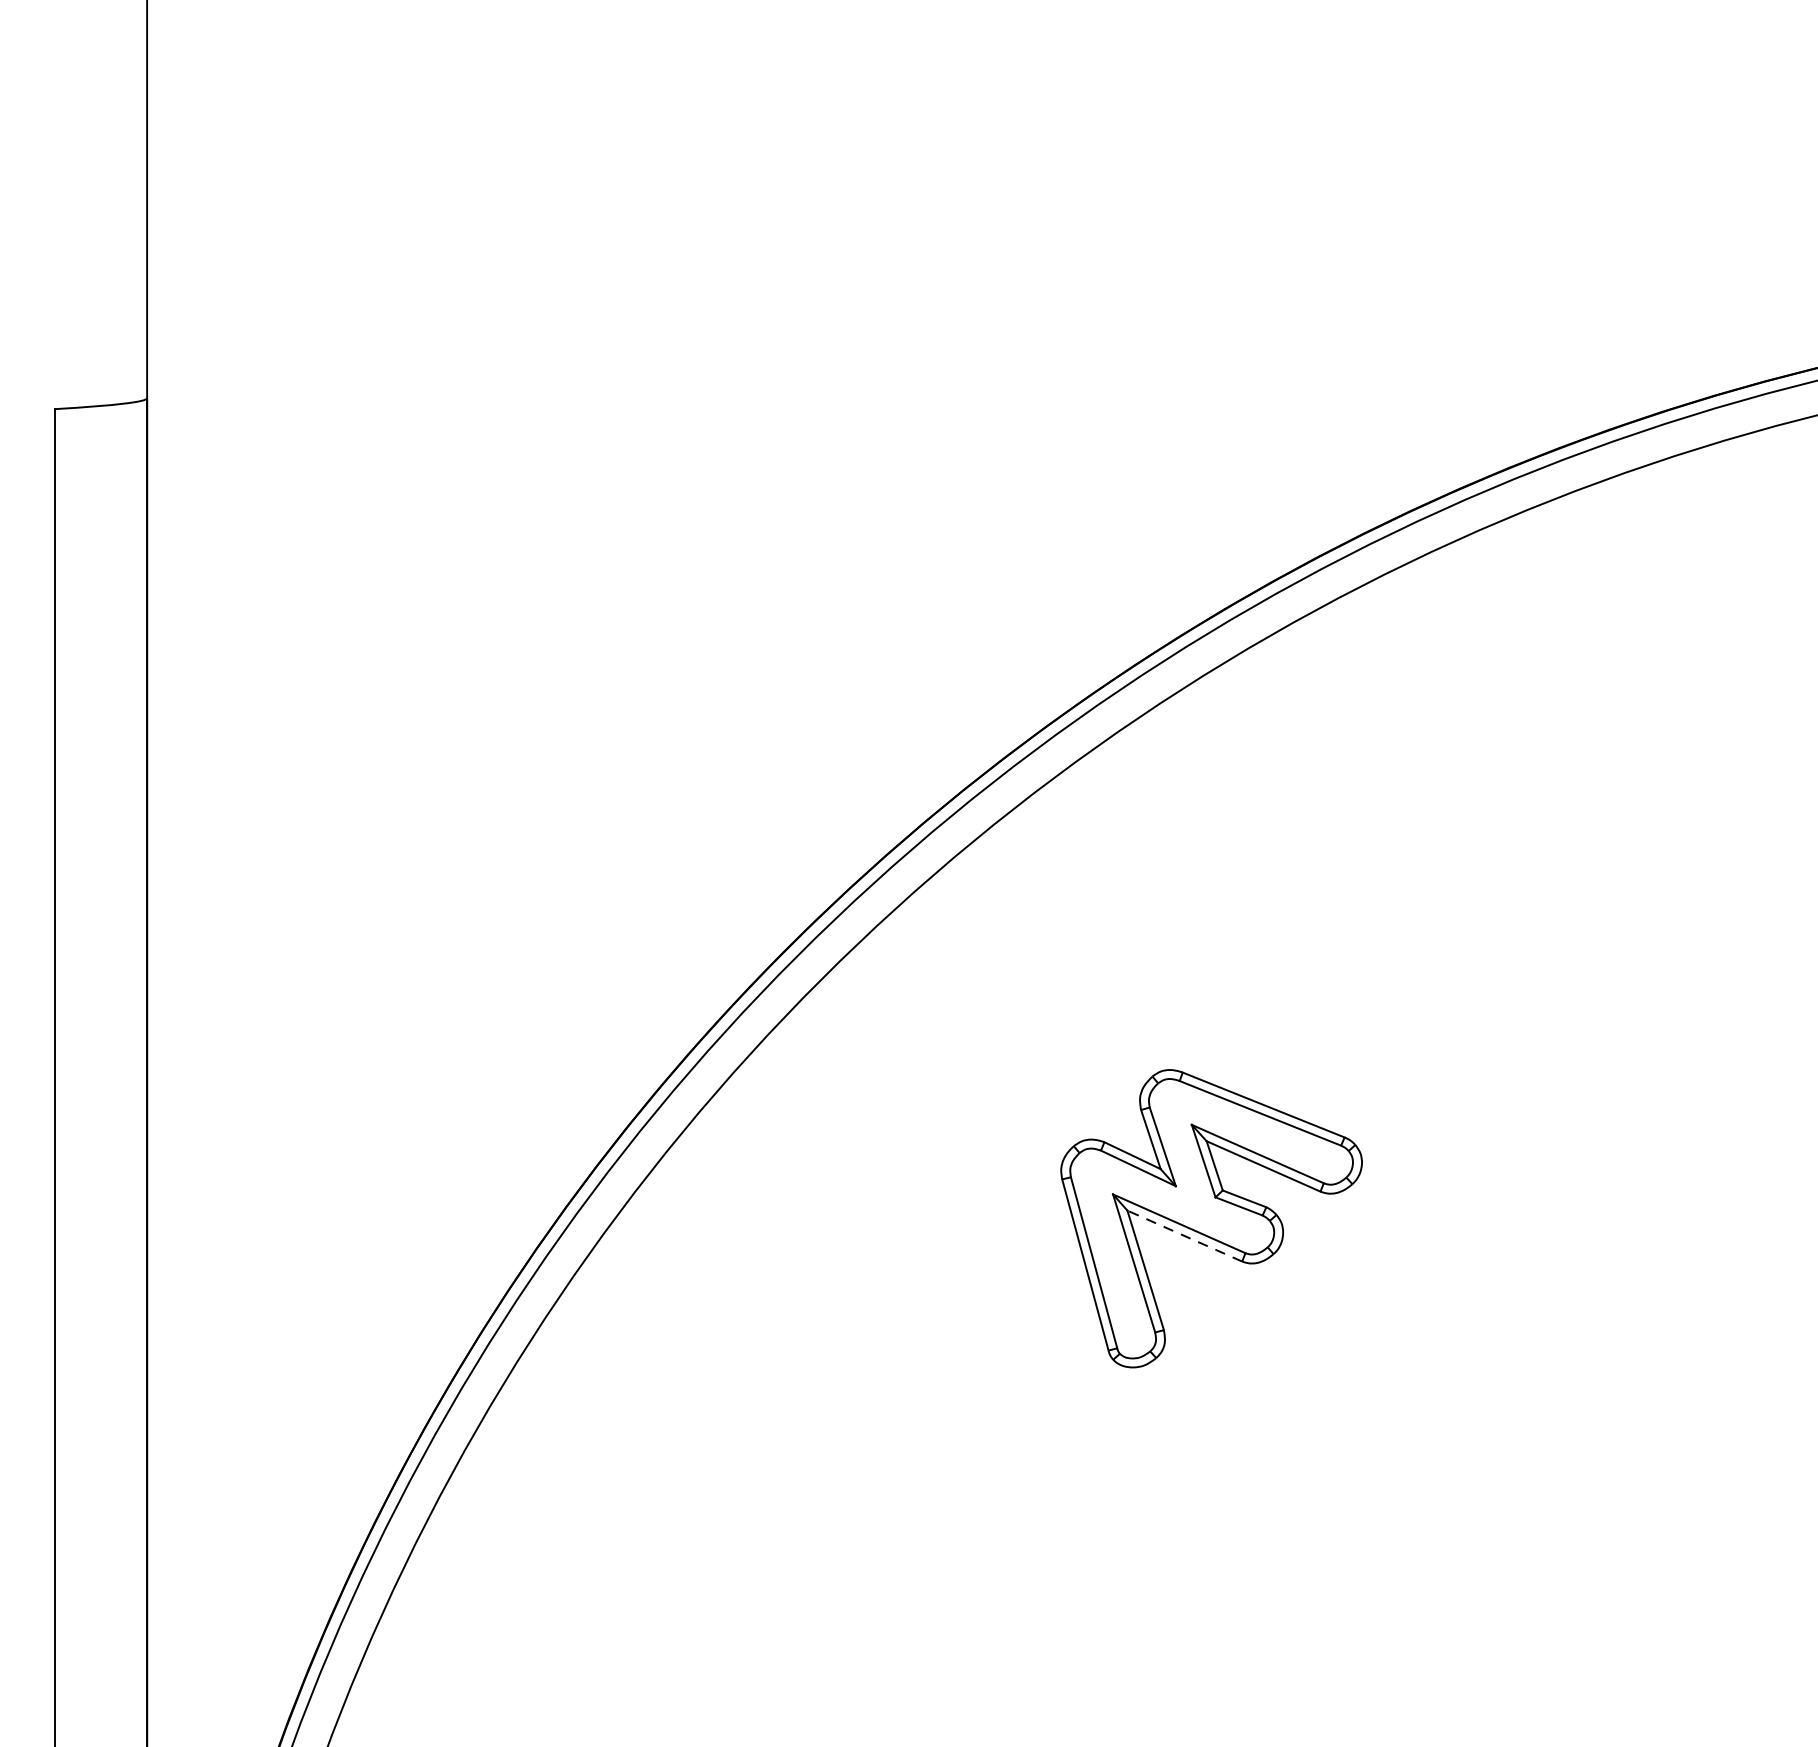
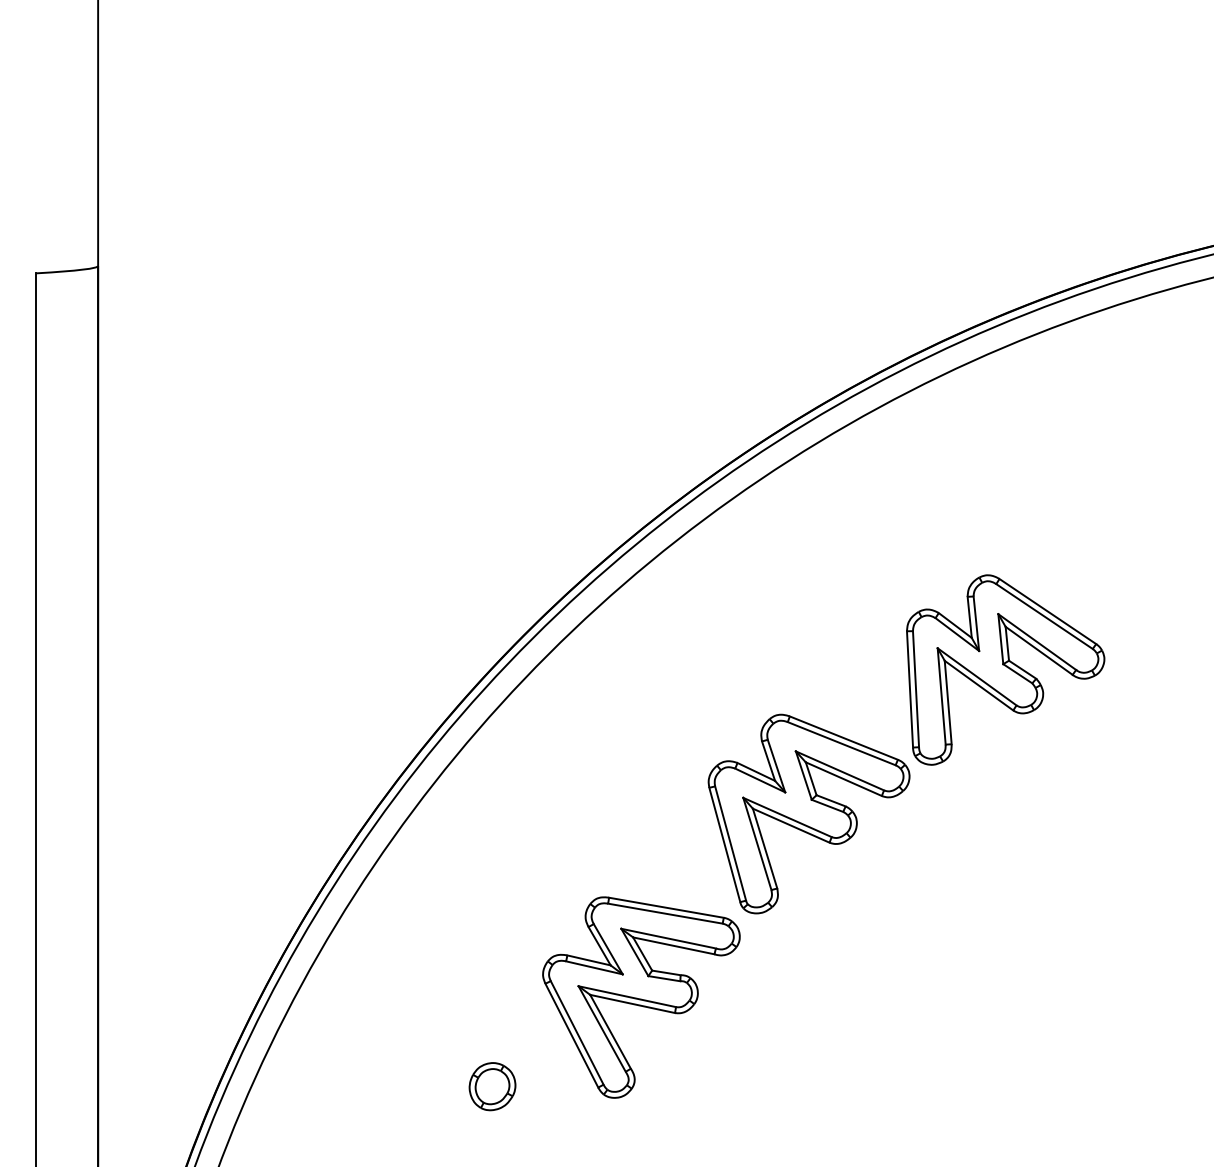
part: (1505, 1002) -> (1005, 669), added
line: (1185, 1235) -> (791, 825), dashed -> solid
part: (960, 1493) -> (641, 997), added
part: (737, 1626) -> (492, 1086), added

